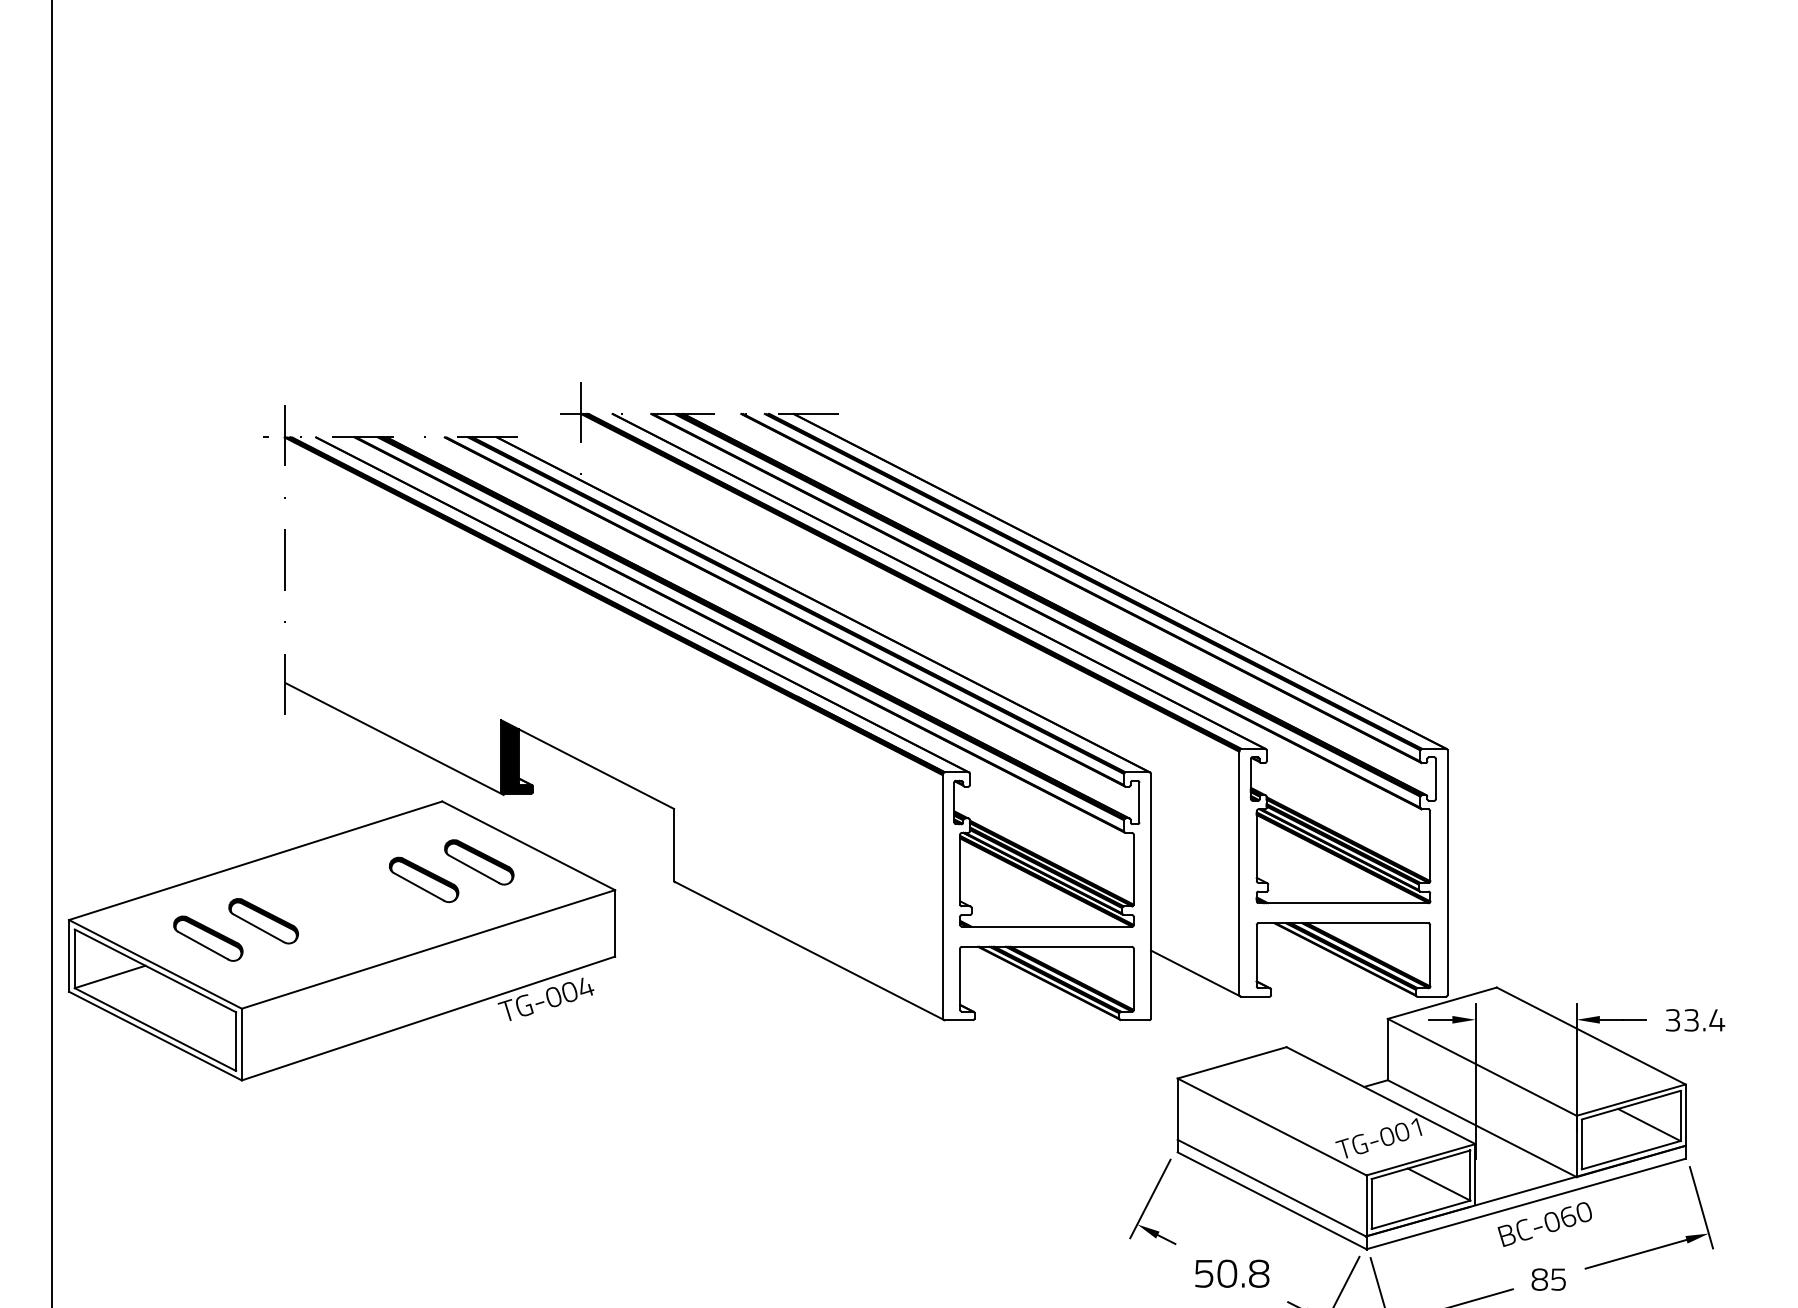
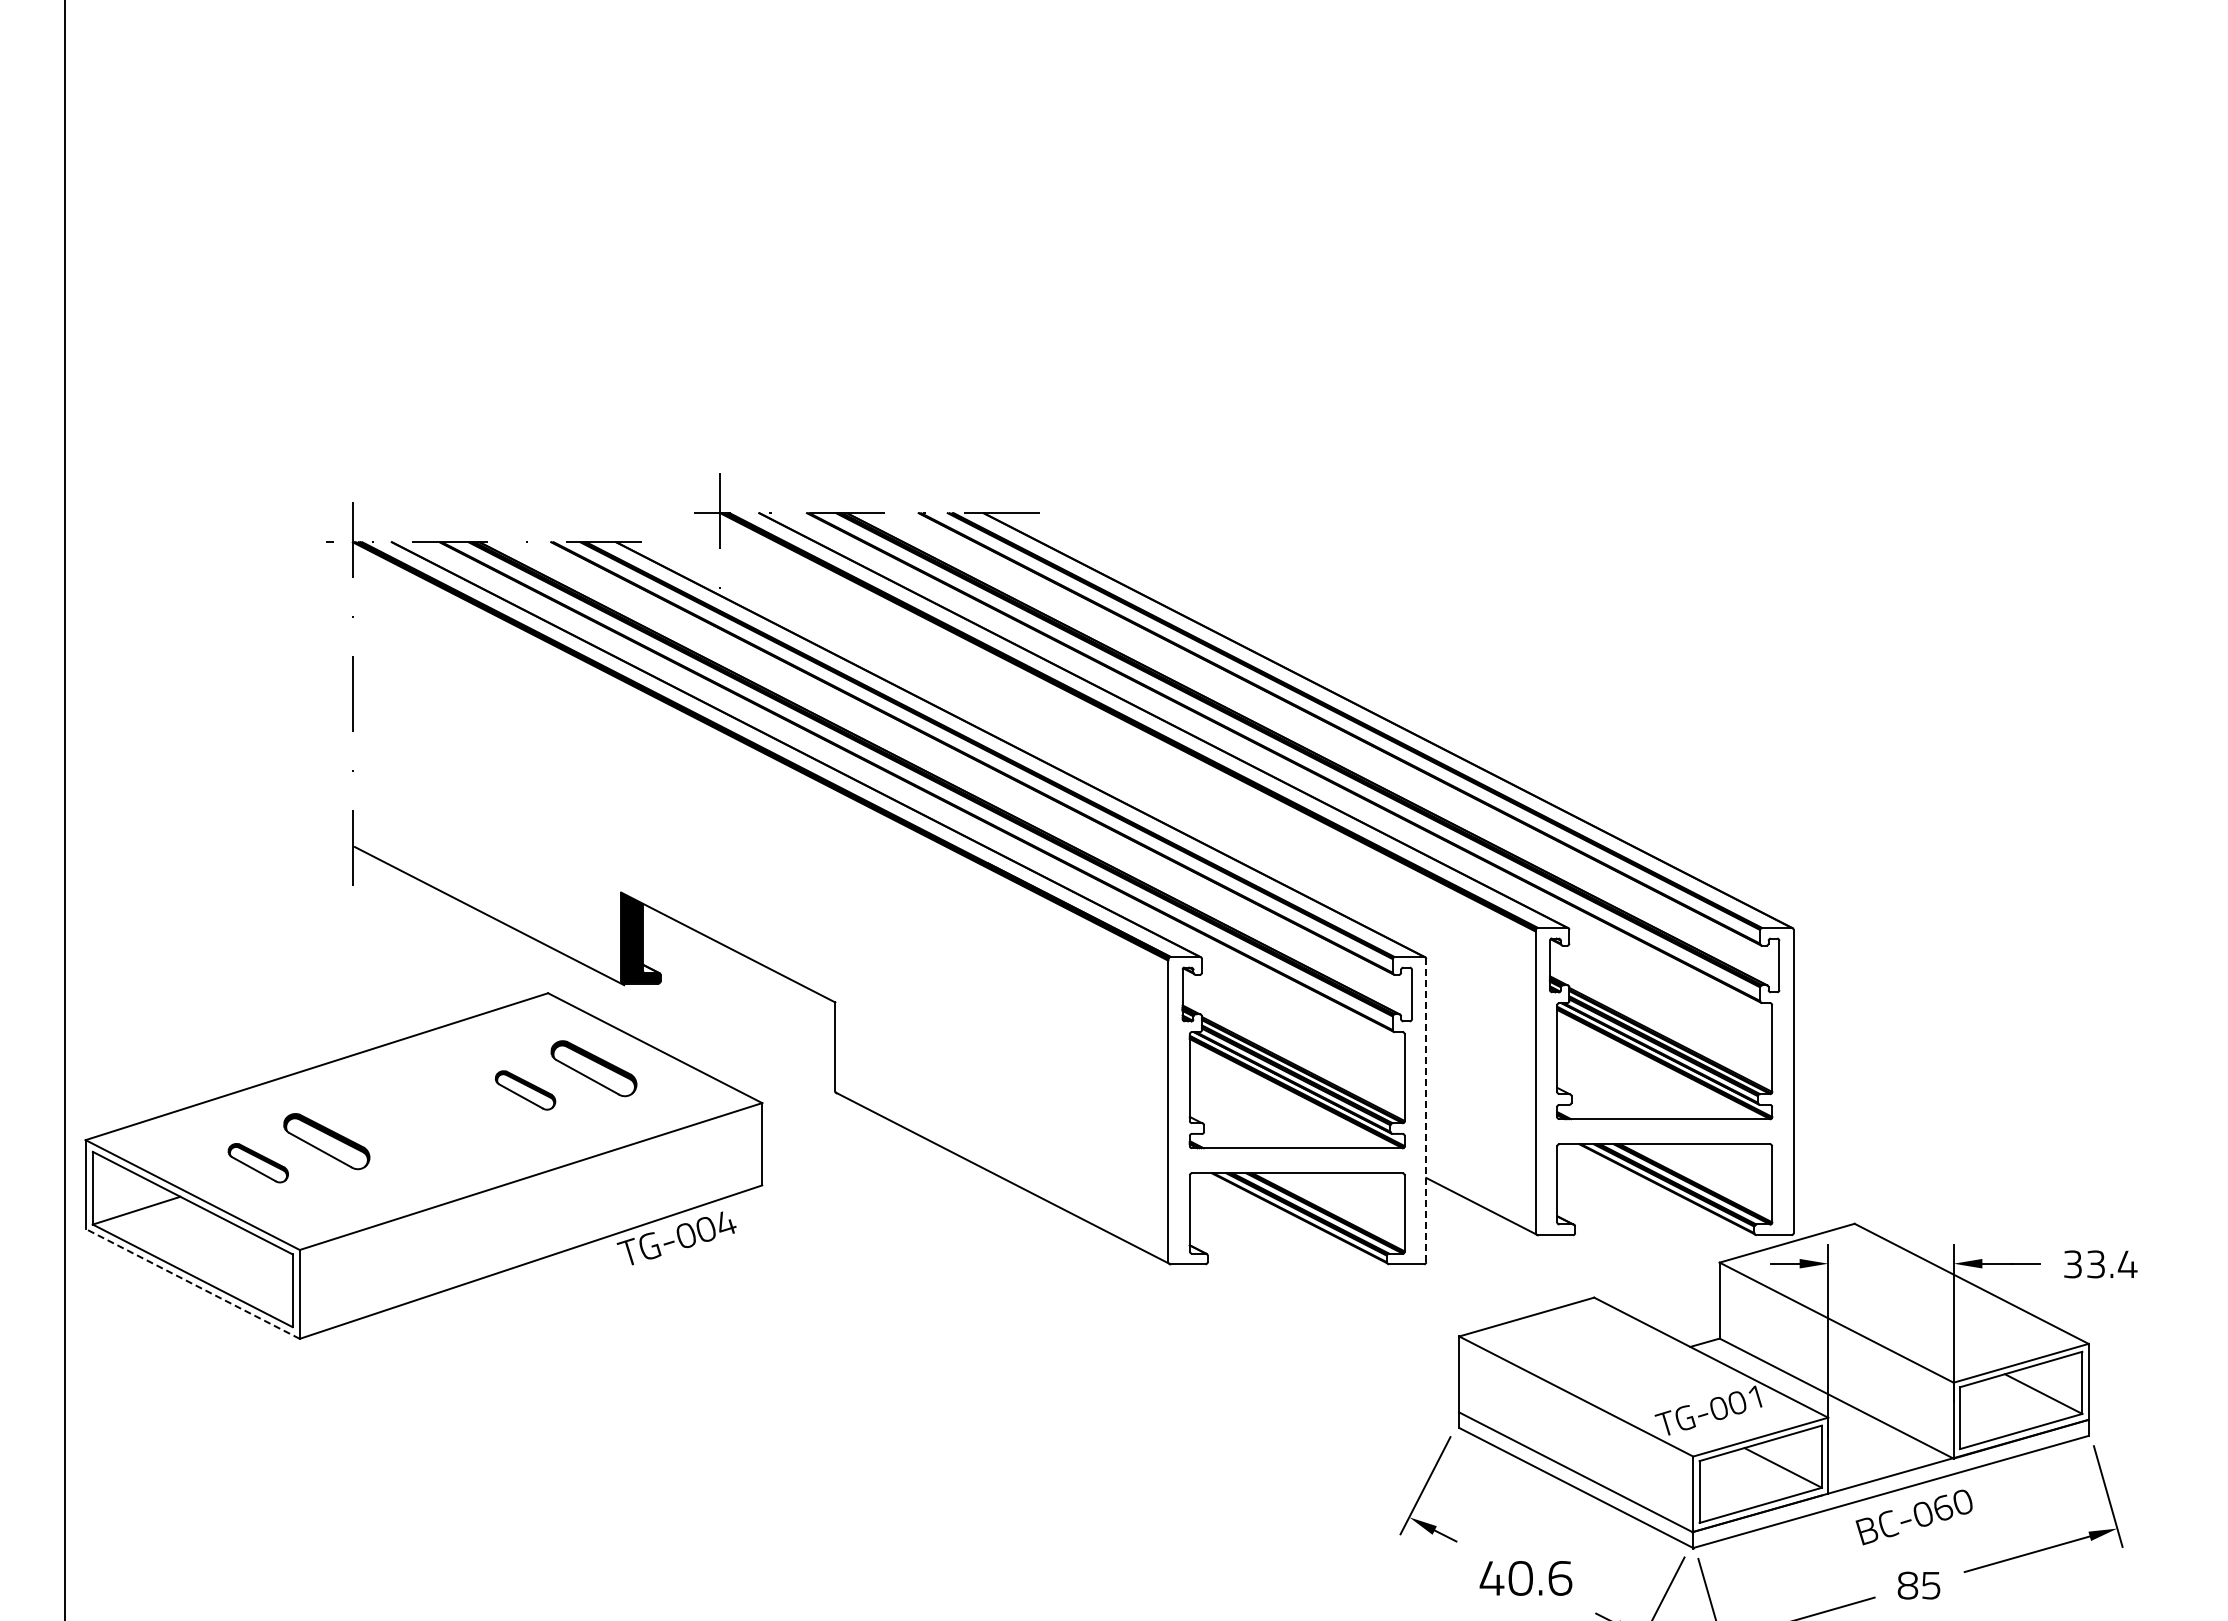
part: (424, 879) -> (525, 1090), size x0.7
line: (1151, 896) -> (1426, 1110), solid -> dashed
part: (208, 938) -> (258, 1162), size x0.7
line: (155, 1035) -> (192, 1283), solid -> dashed
text: (1231, 1273) -> (1525, 1578), 50.8 -> 40.6

